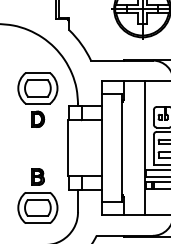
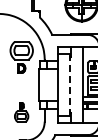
line: (123, 149) -> (70, 85), solid -> dashed
part: (37, 196) -> (21, 112), size x0.6

